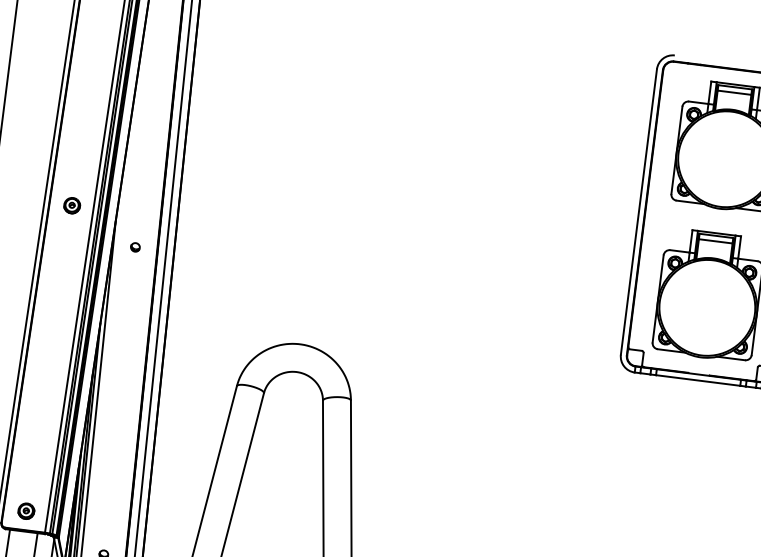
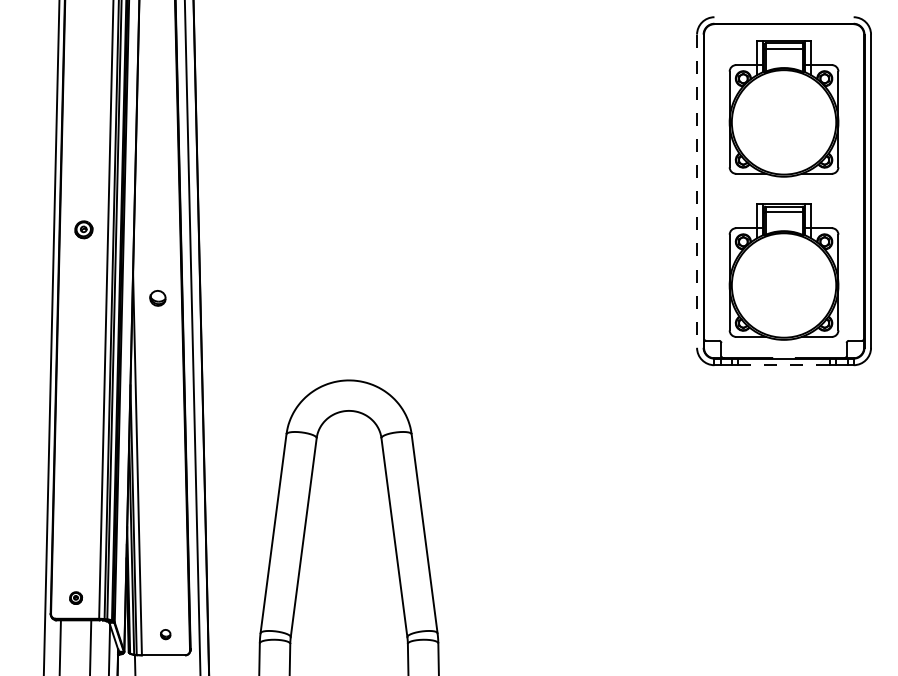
part: (71, 205) -> (83, 229), moved
line: (639, 212) -> (697, 191), solid -> dashed
part: (135, 246) -> (157, 297), size x1.6
line: (698, 380) -> (784, 365), solid -> dashed
part: (25, 510) -> (75, 597), size x0.7

